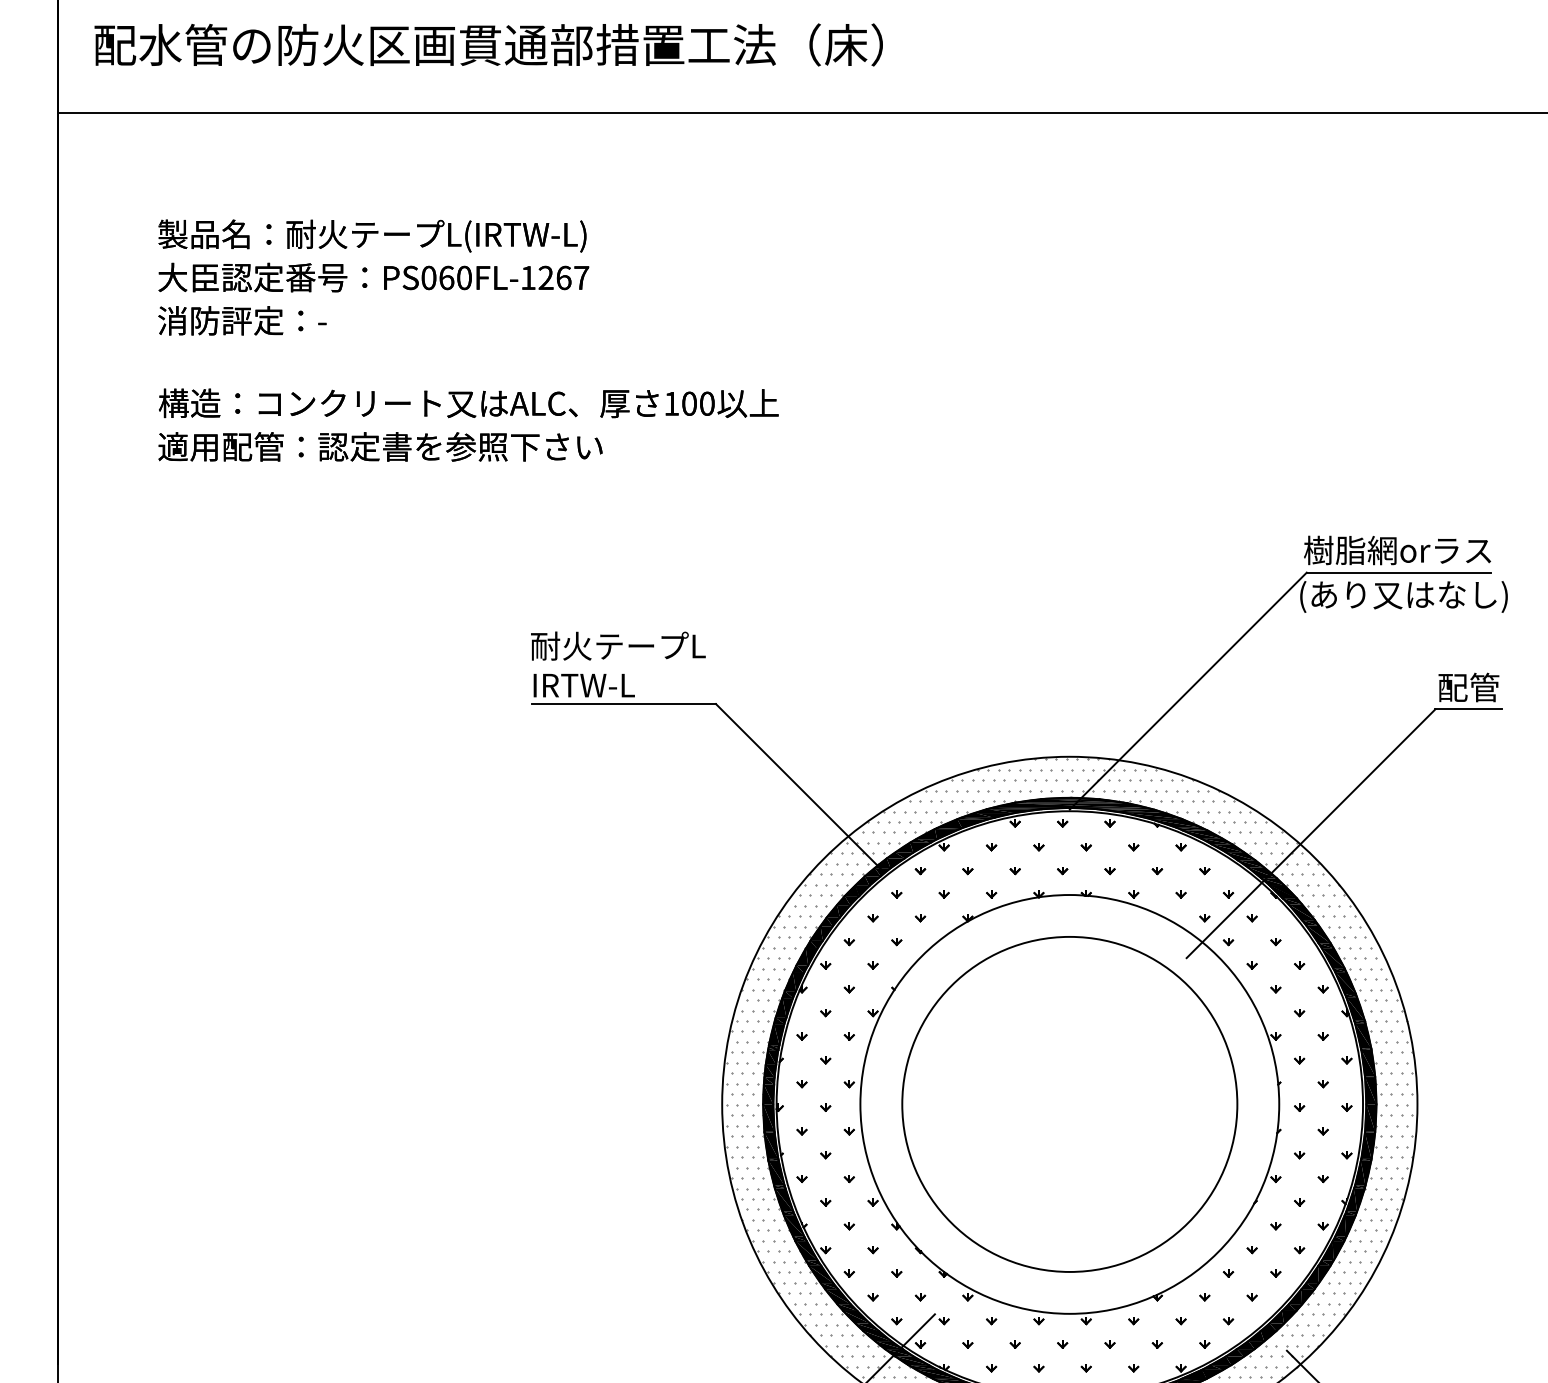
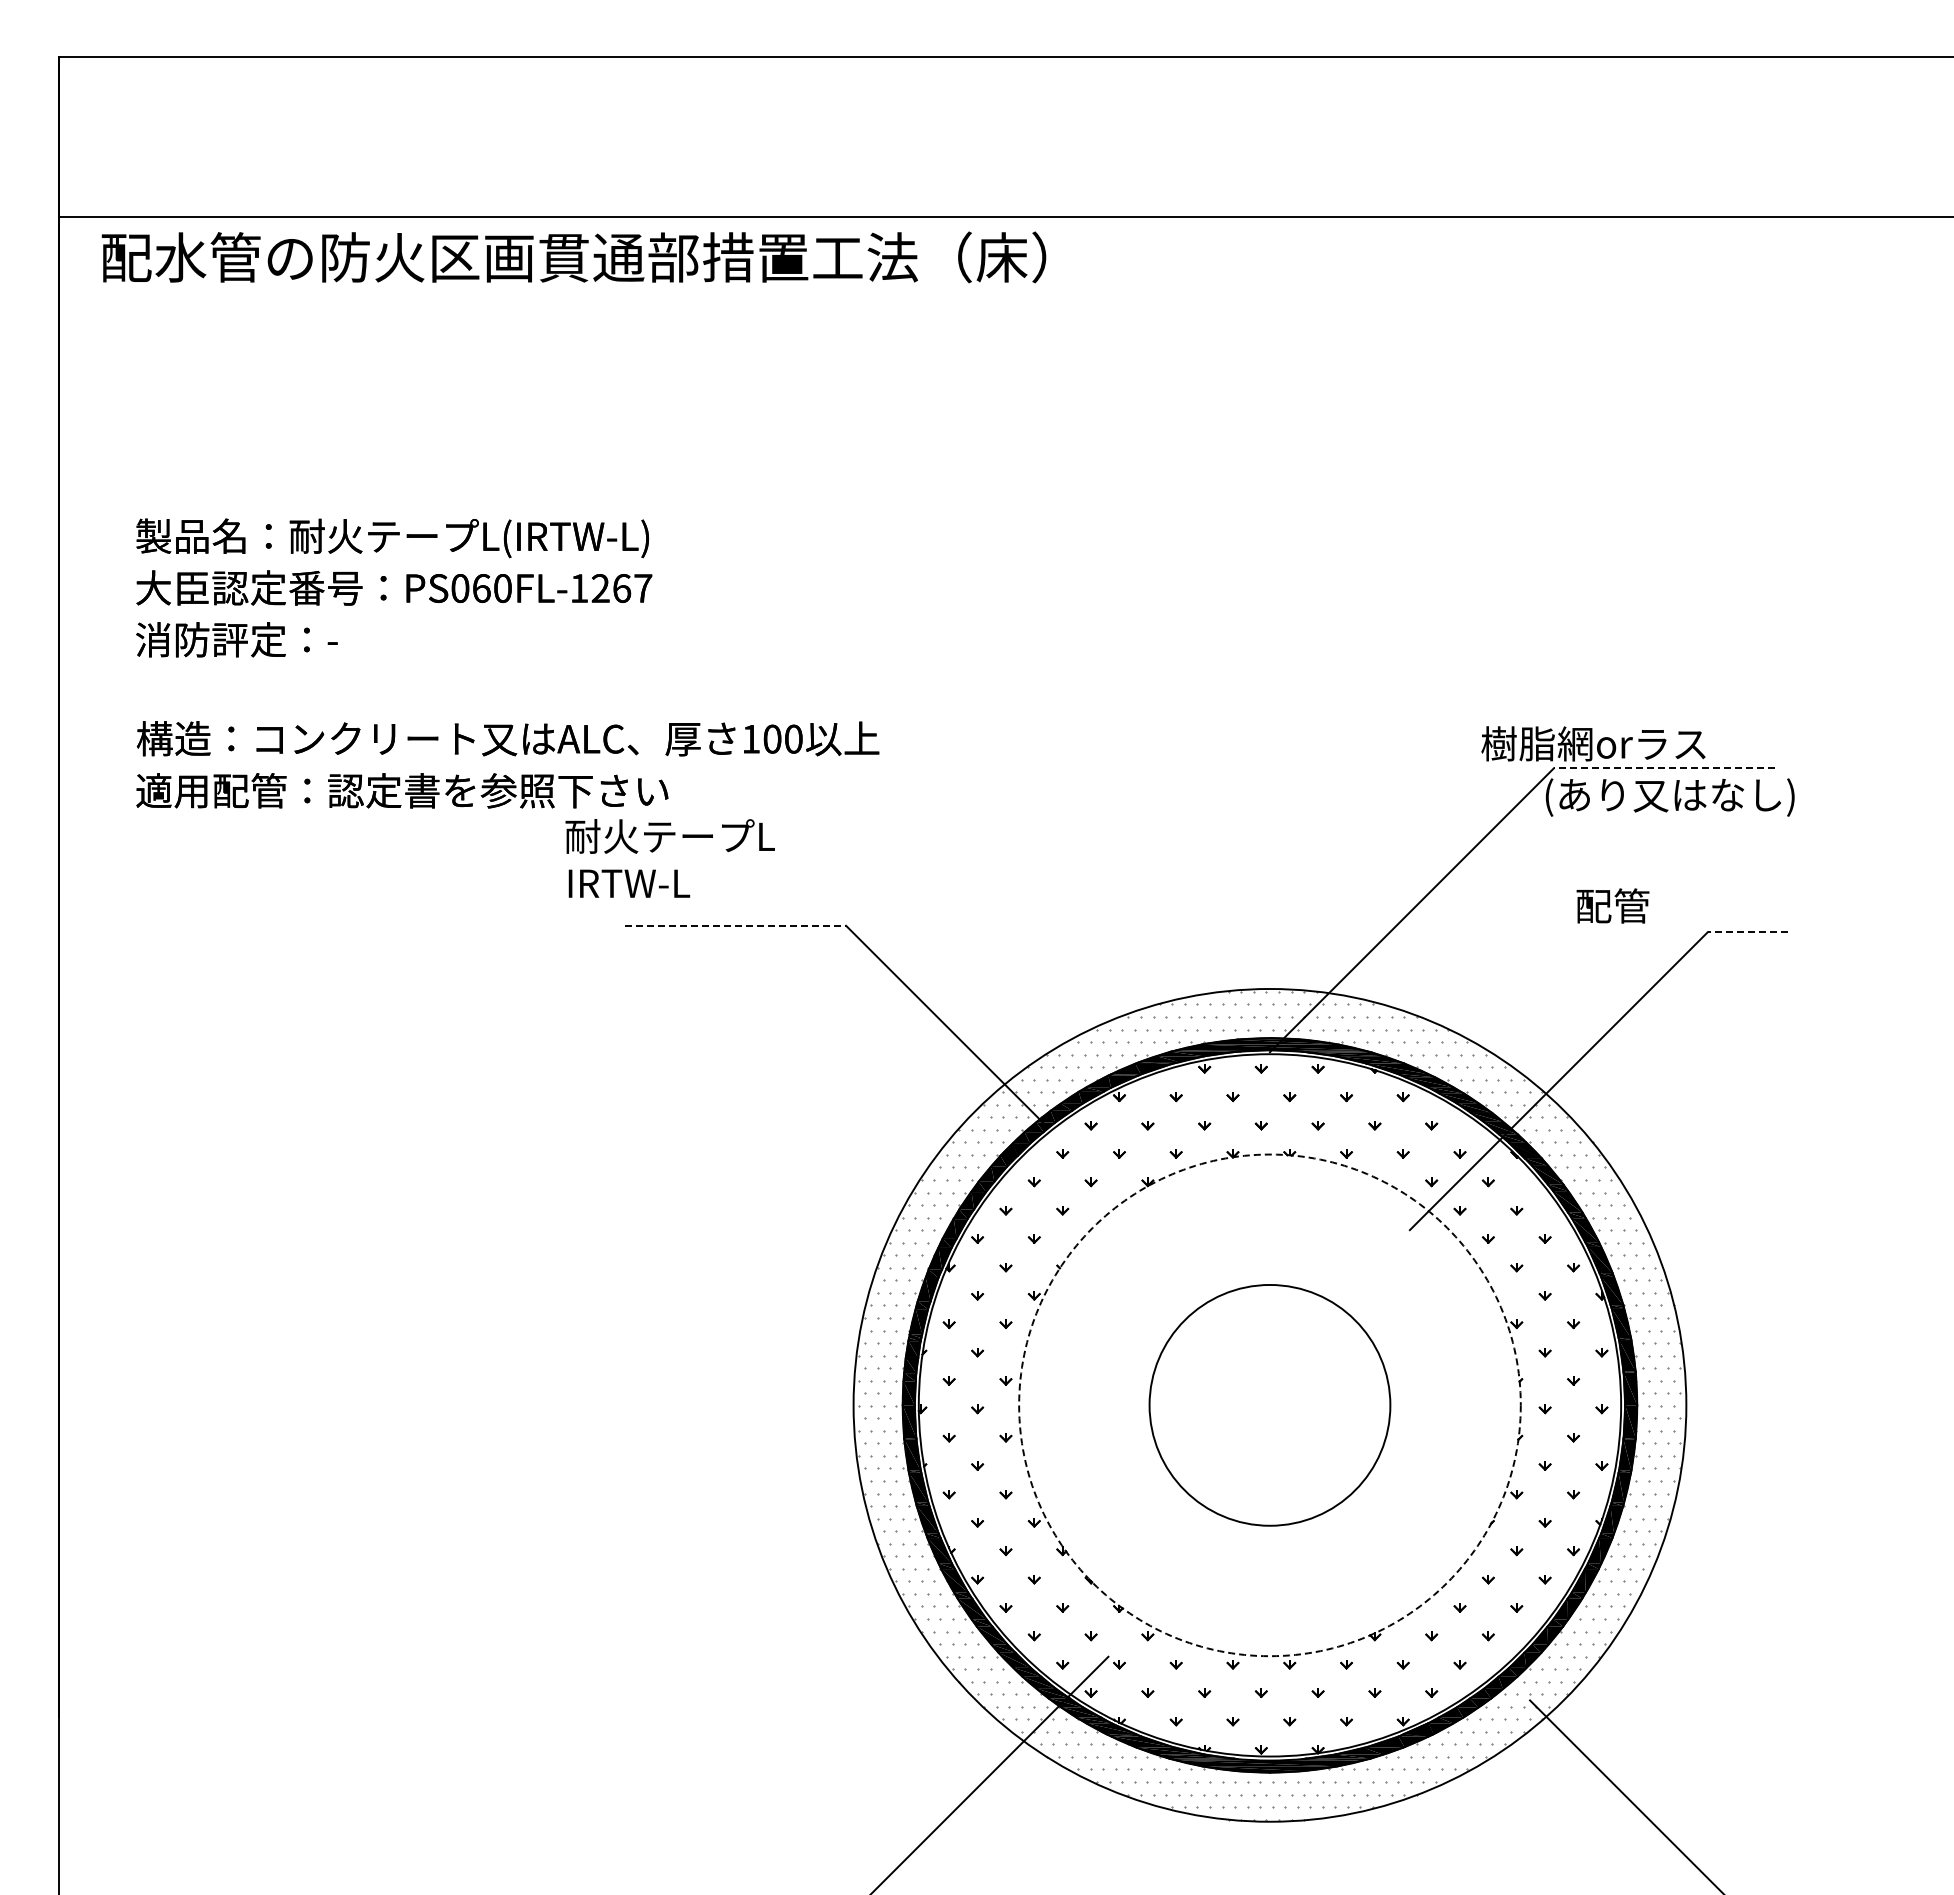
text: (488, 45) -> (573, 257), moved
text: (468, 340) -> (507, 663), moved
text: (1397, 550) -> (1593, 743), moved
line: (1398, 572) -> (1663, 768), solid -> dashed
text: (617, 664) -> (669, 858), moved
text: (1468, 687) -> (1612, 905), moved
line: (624, 703) -> (736, 925), solid -> dashed
line: (1468, 709) -> (1747, 932), solid -> dashed
circle: (1069, 1104) -> (1269, 1405), size x0.6
circle: (1069, 1104) -> (1269, 1405), solid -> dashed

